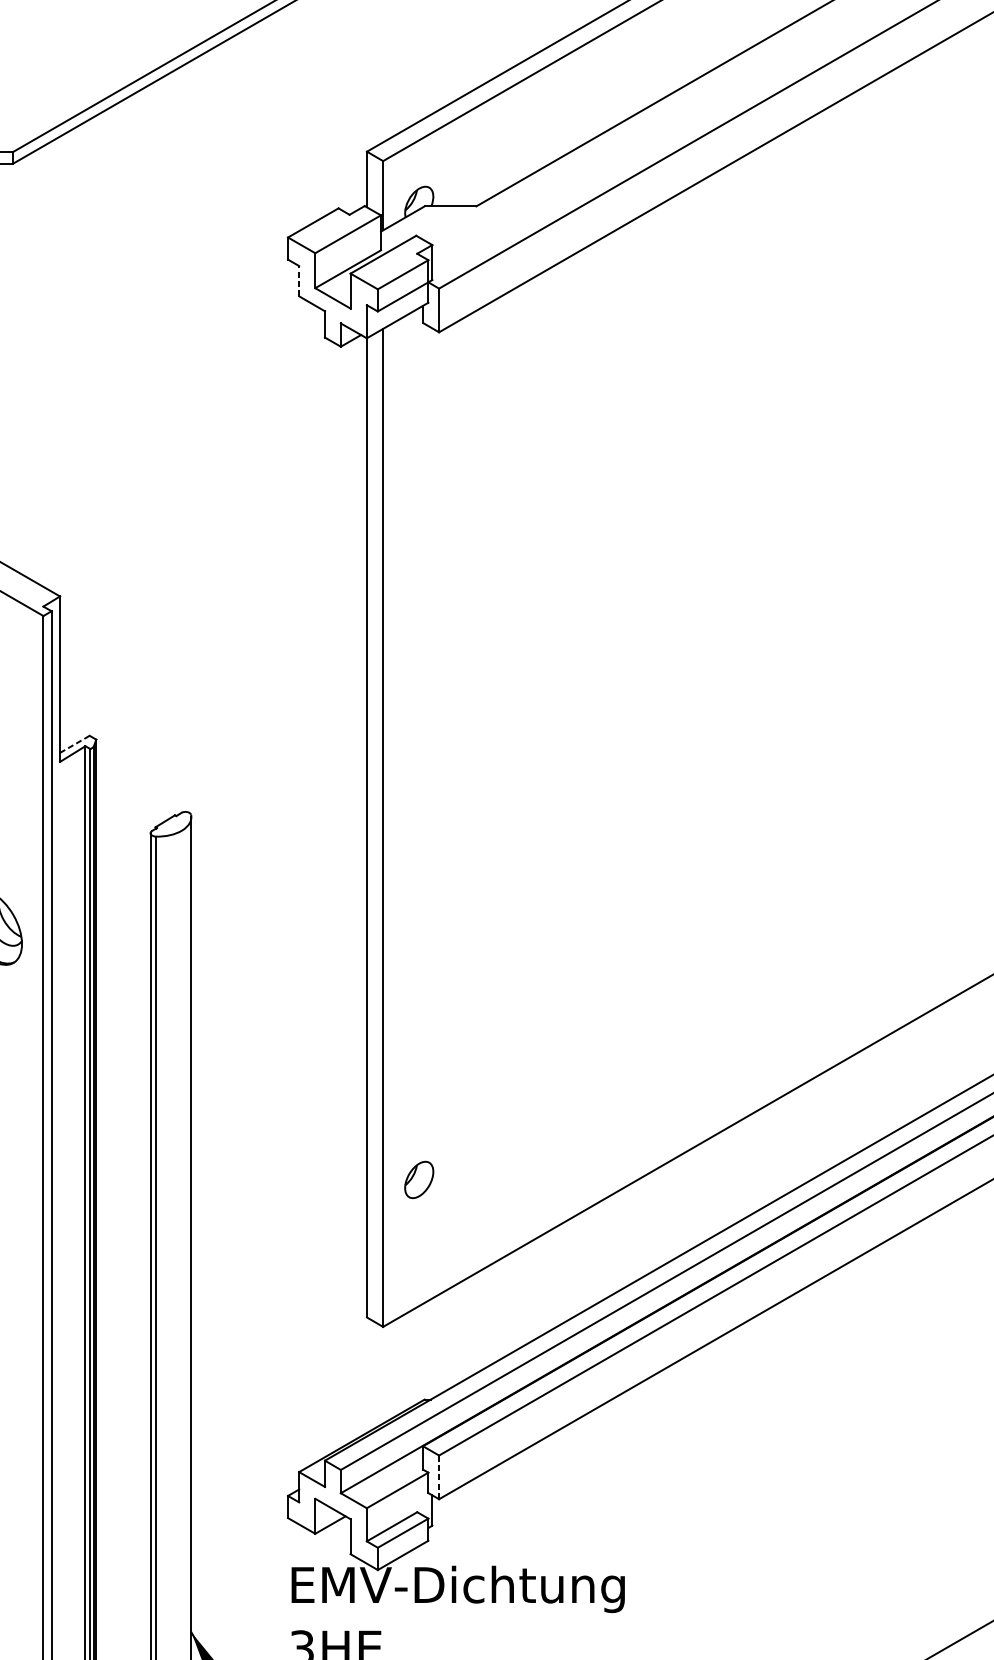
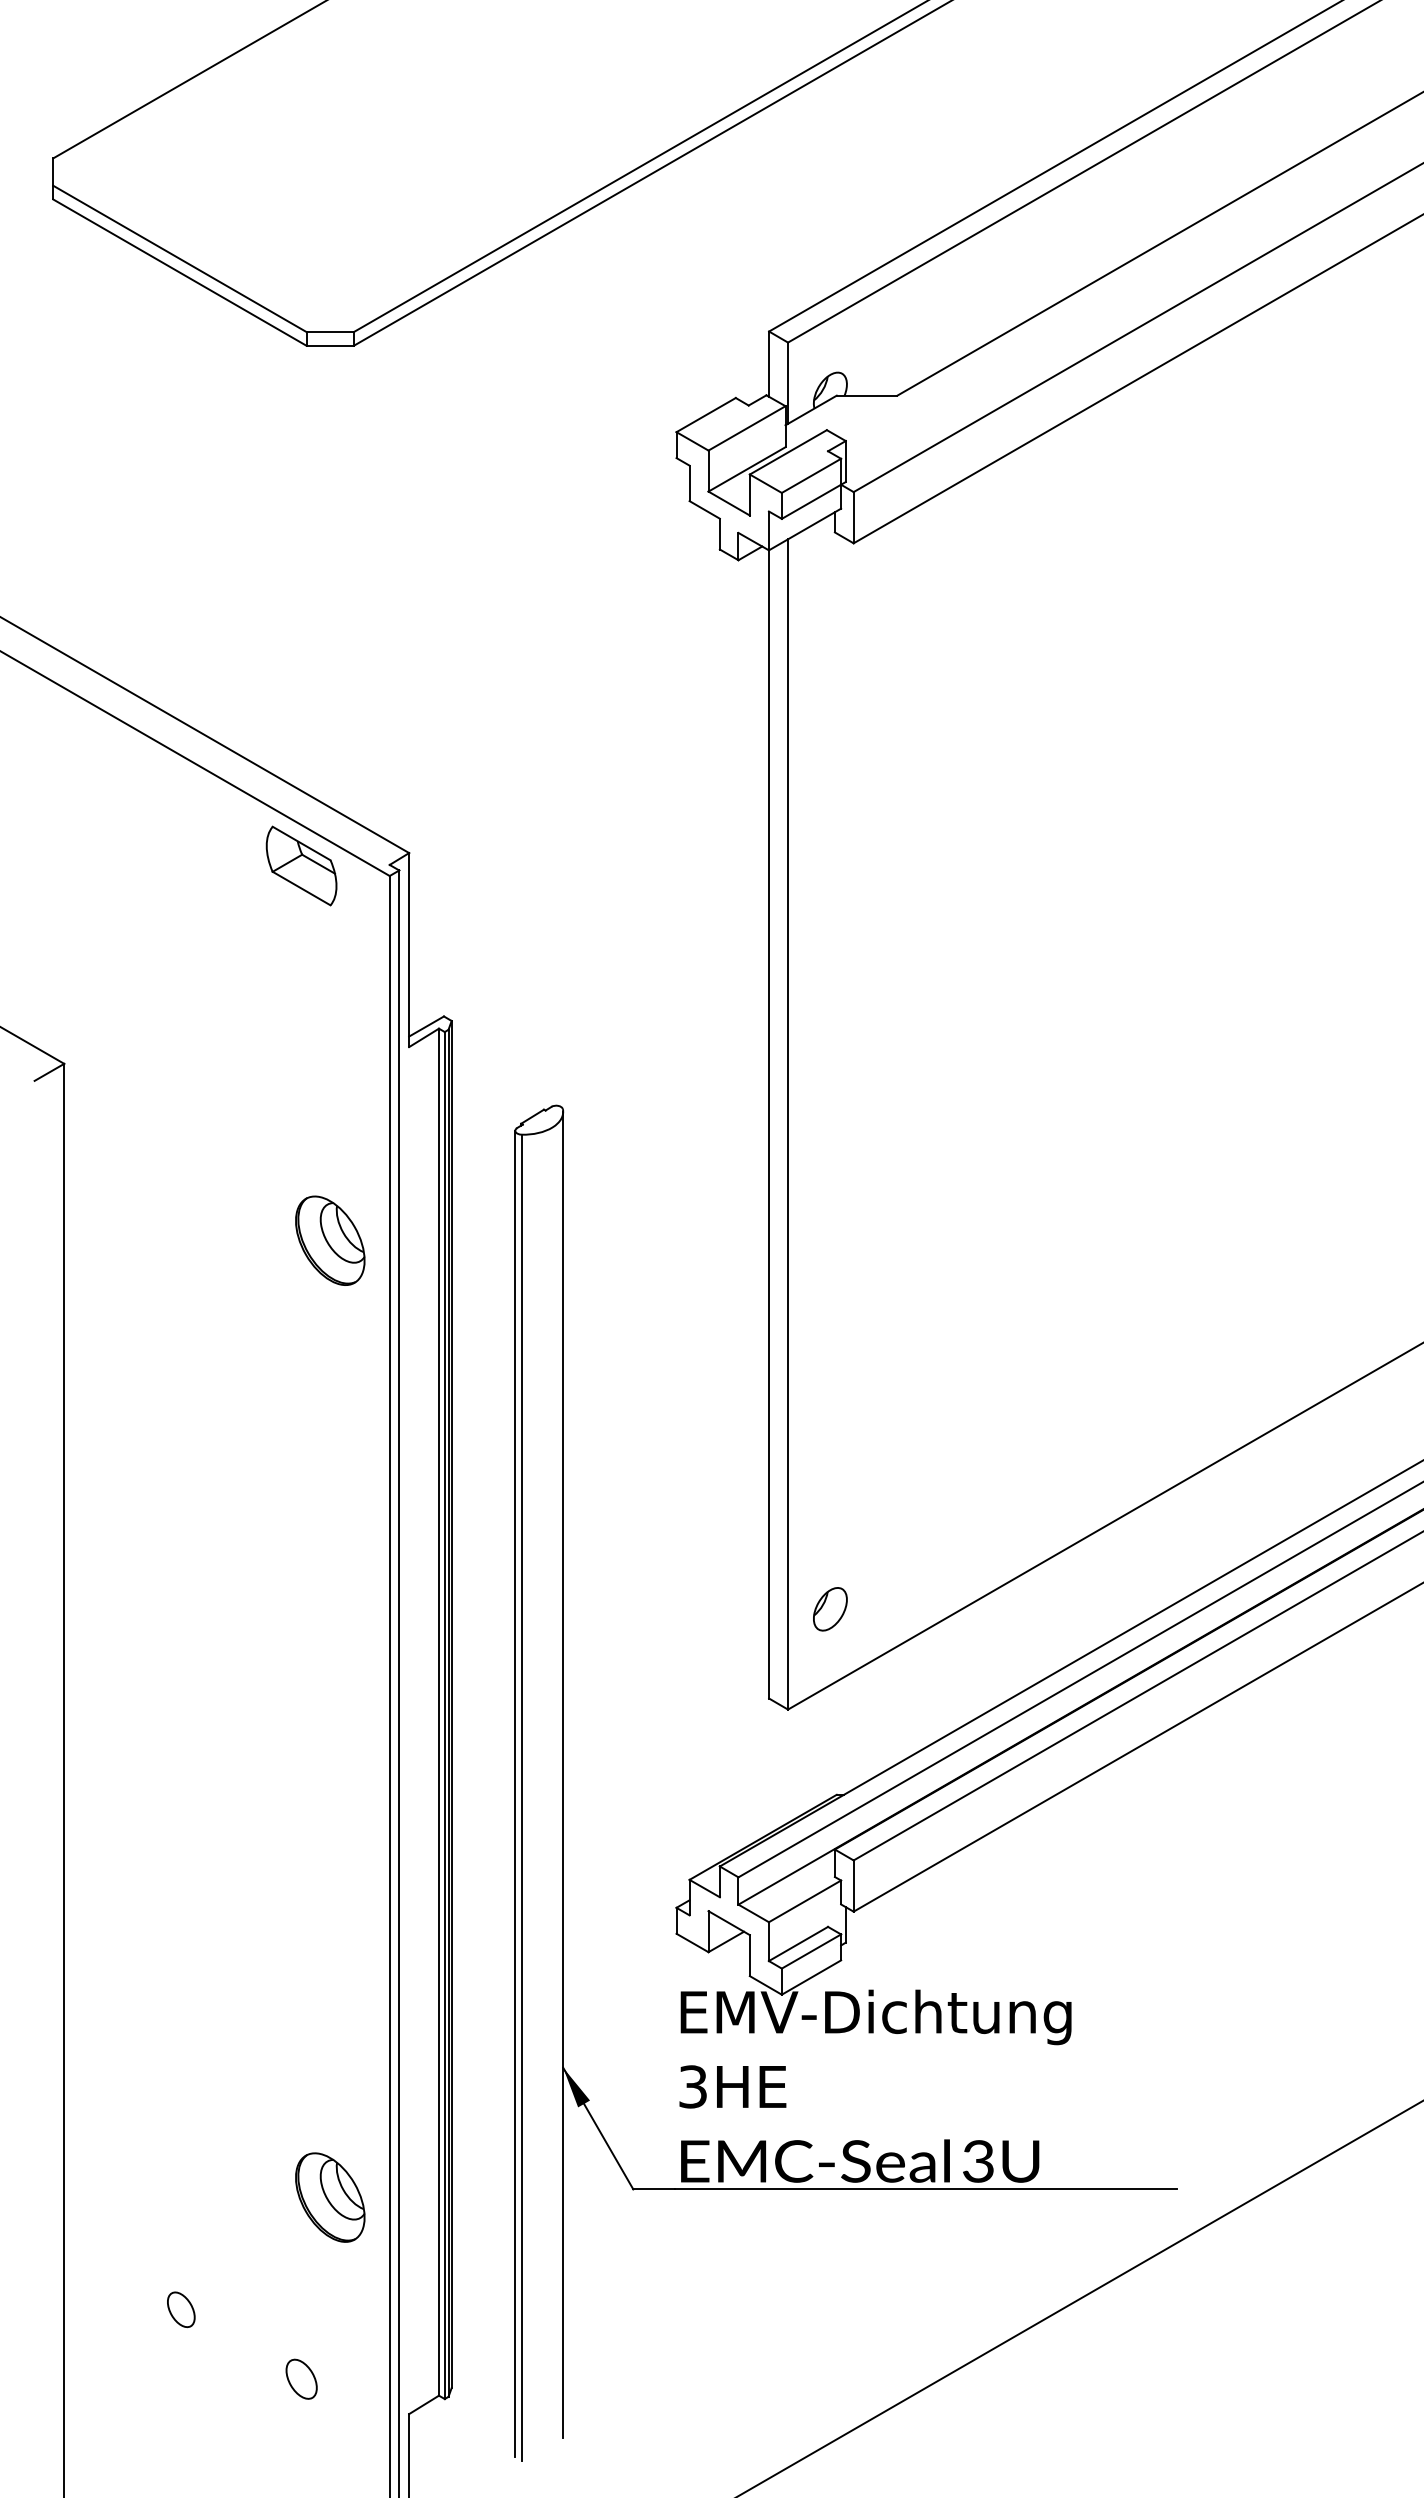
line: (299, 281) -> (689, 483), dashed -> solid
line: (75, 744) -> (427, 1026), dashed -> solid
part: (419, 1180) -> (830, 1609), moved
line: (438, 1477) -> (853, 1886), dashed -> solid

